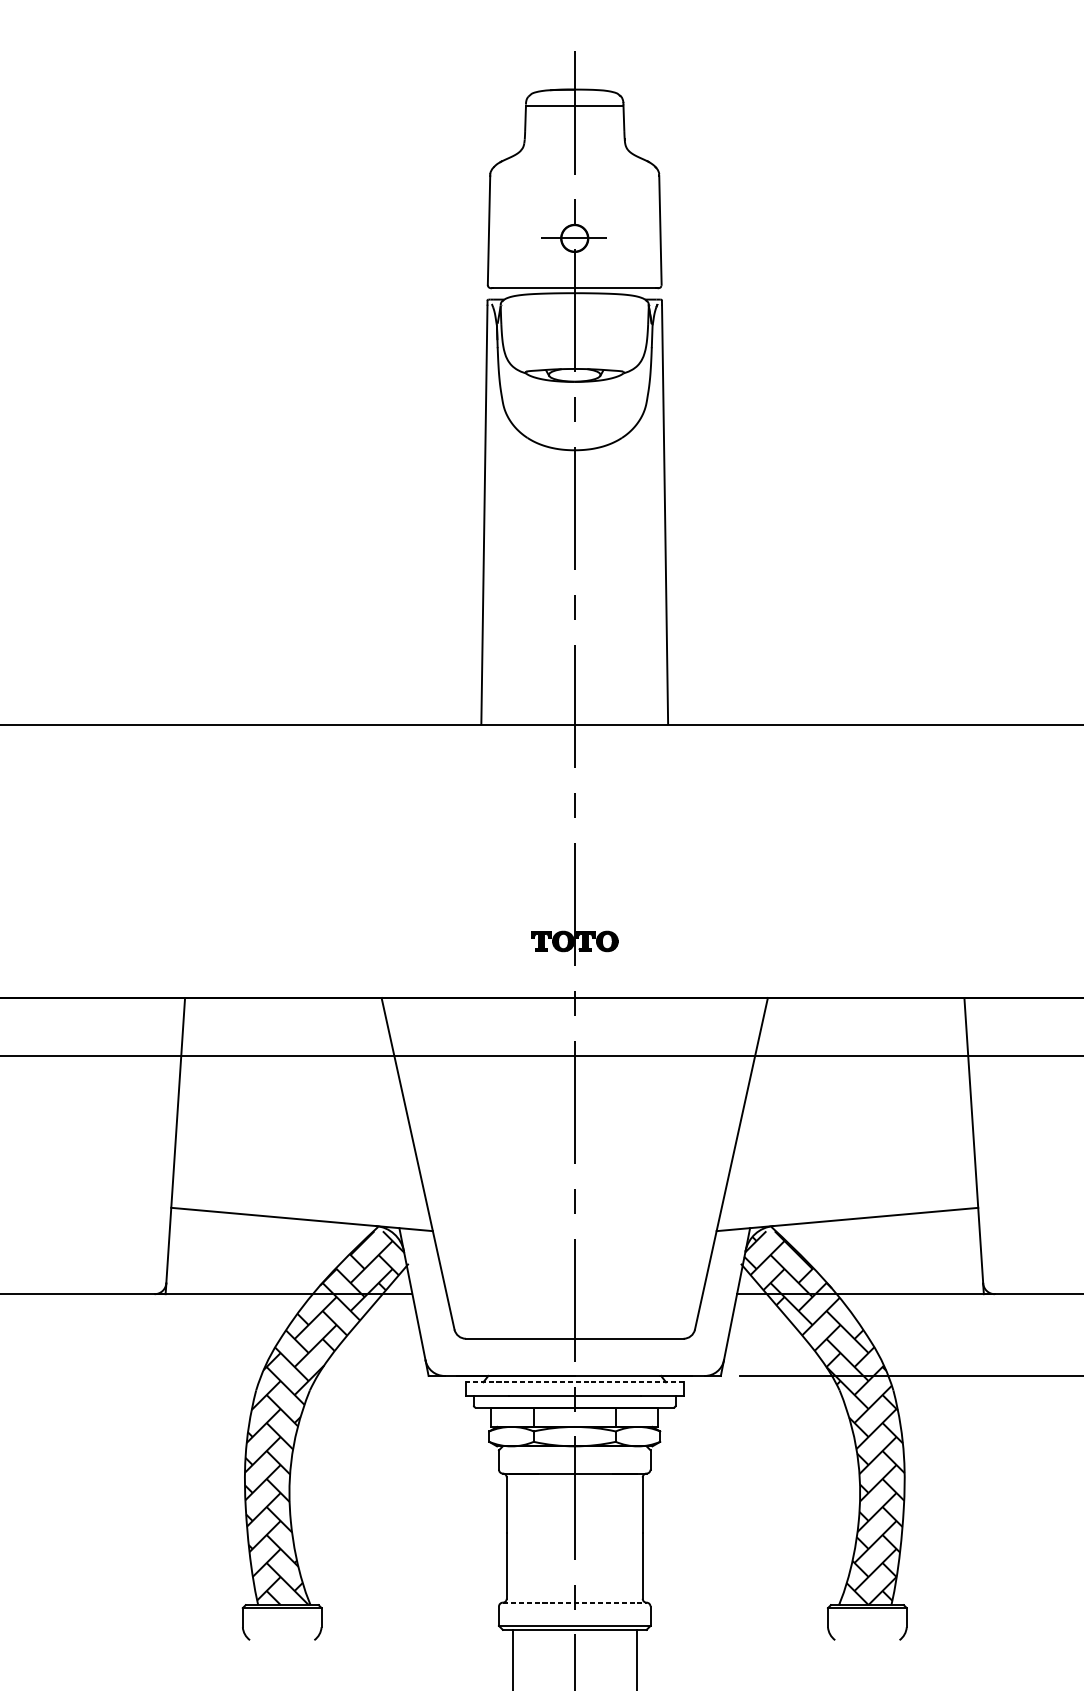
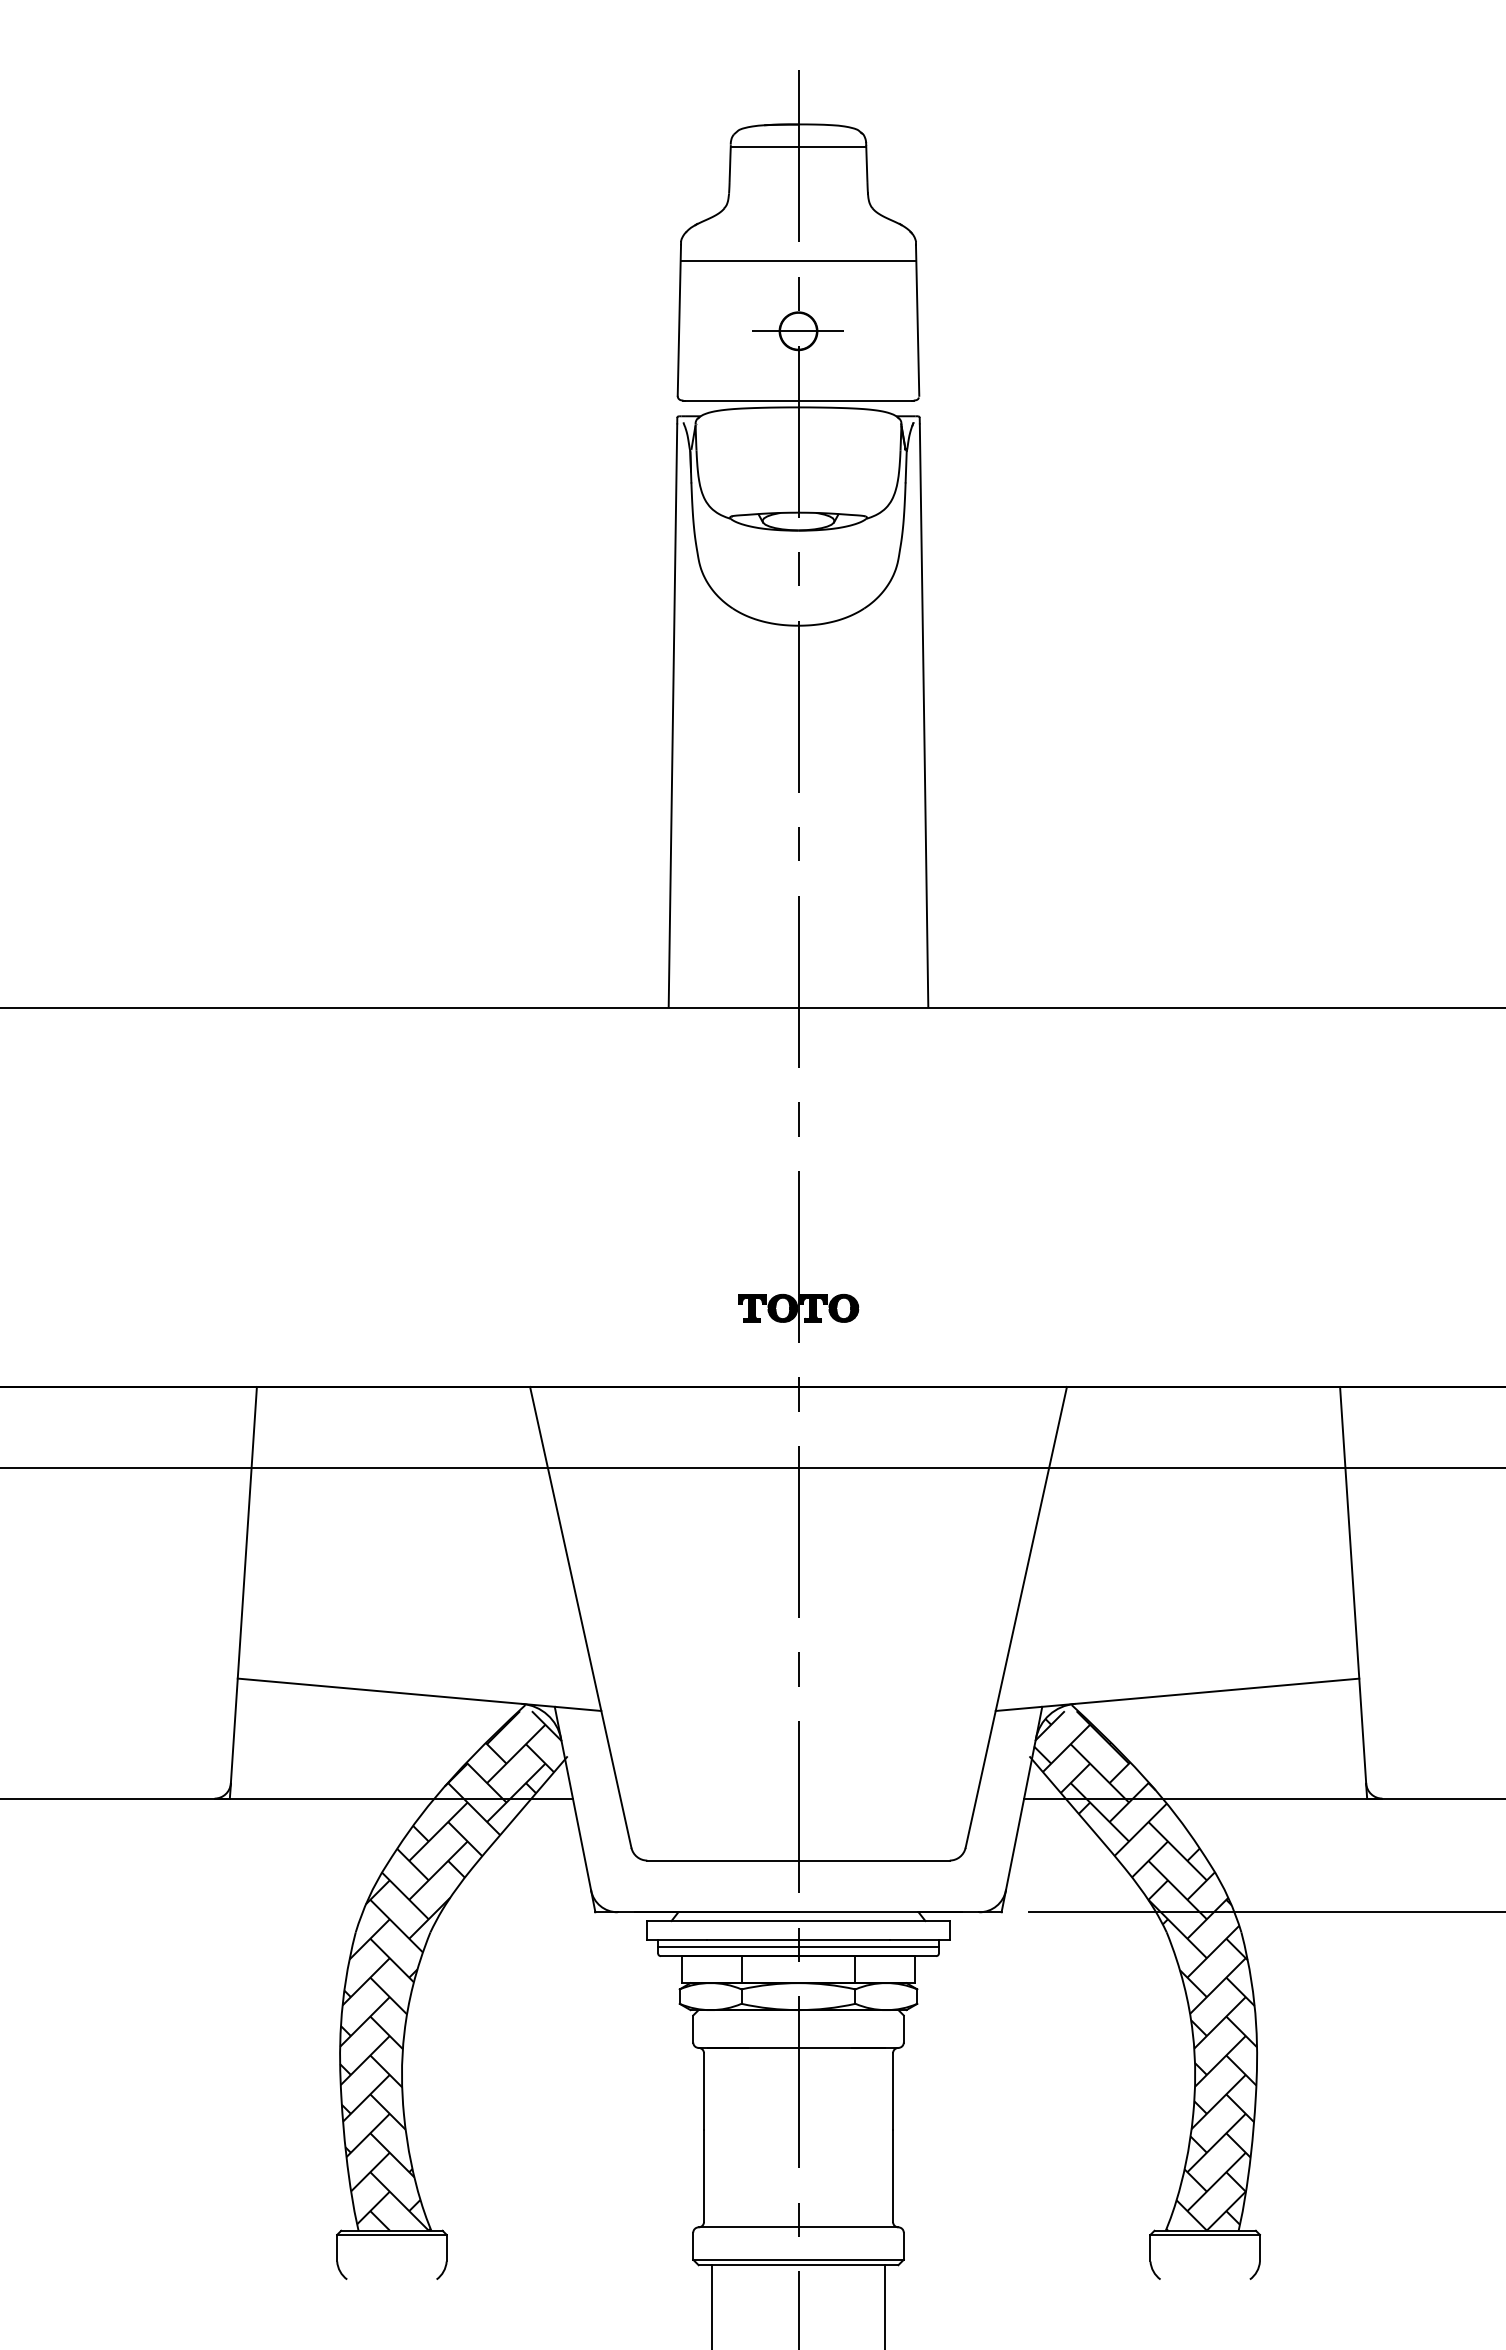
line: (574, 187) -> (798, 260), added
line: (574, 1382) -> (798, 1921), dashed -> solid
line: (574, 1400) -> (798, 1946), added
line: (574, 1602) -> (798, 2227), dashed -> solid

